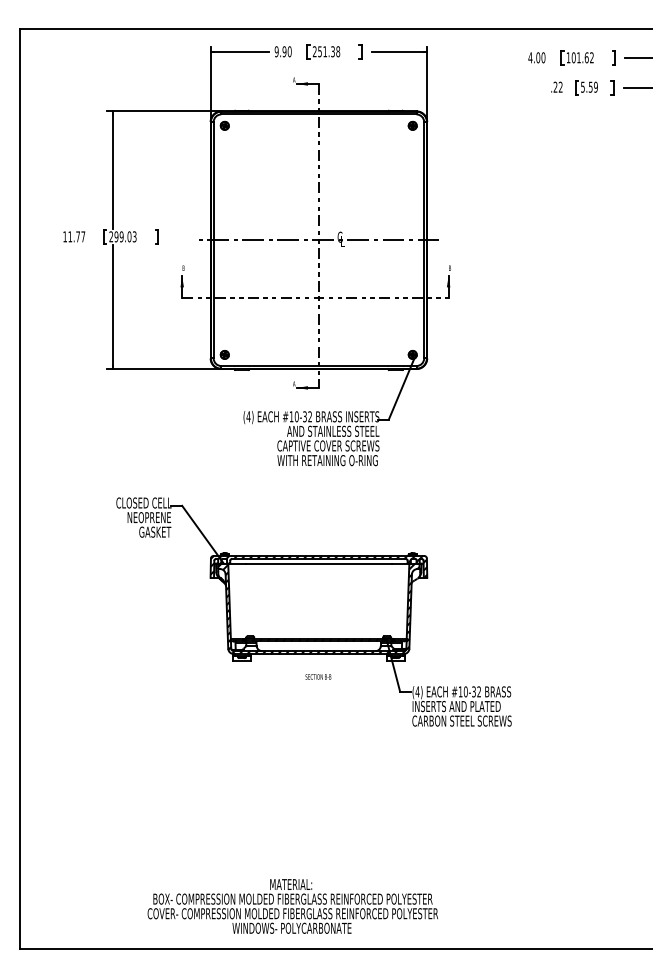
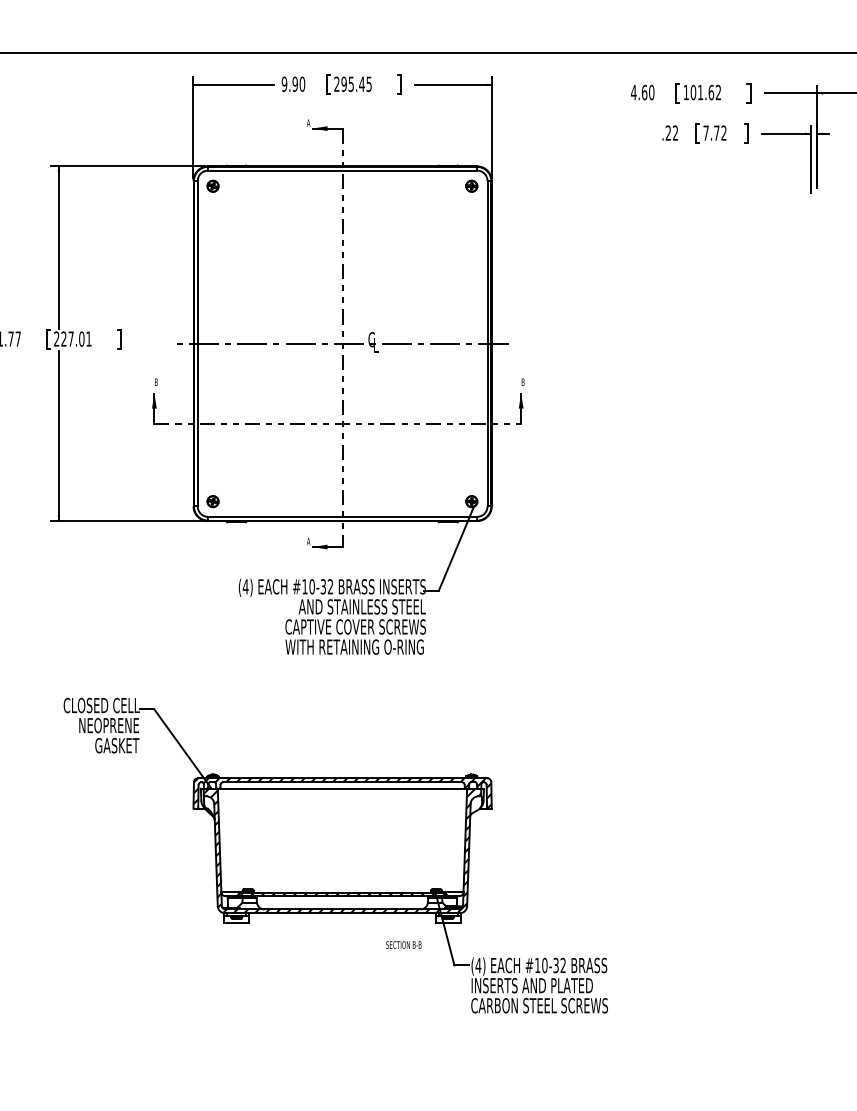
text: (329, 51) -> (357, 83), 251.38 -> 295.45
text: (538, 57) -> (644, 92), 4.00 -> 4.60
text: (589, 87) -> (715, 133), 5.59 -> 7.72
text: (125, 236) -> (76, 338), 299.03 -> 227.01
text: (318, 676) -> (403, 944), moved

